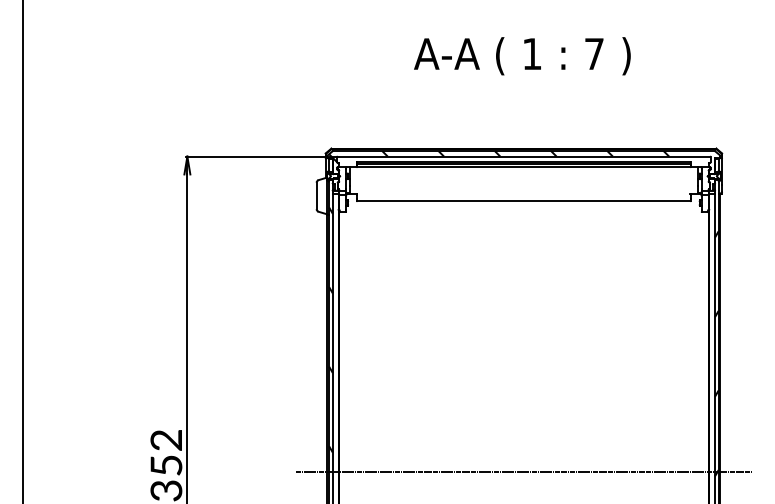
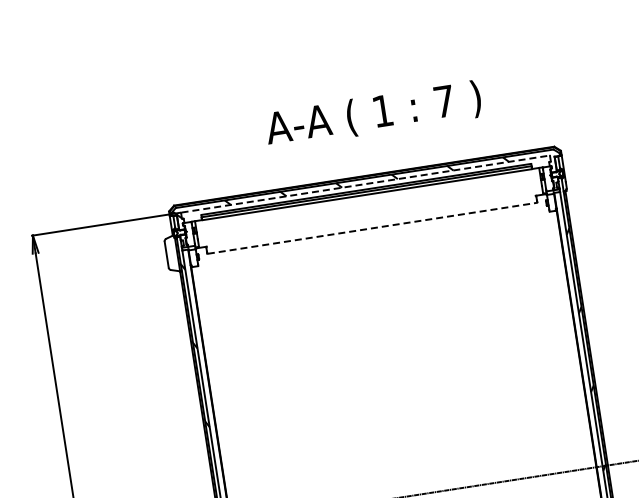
text: (522, 56) -> (373, 114), moved
line: (524, 156) -> (366, 183), solid -> dashed
line: (524, 201) -> (372, 228), solid -> dashed

